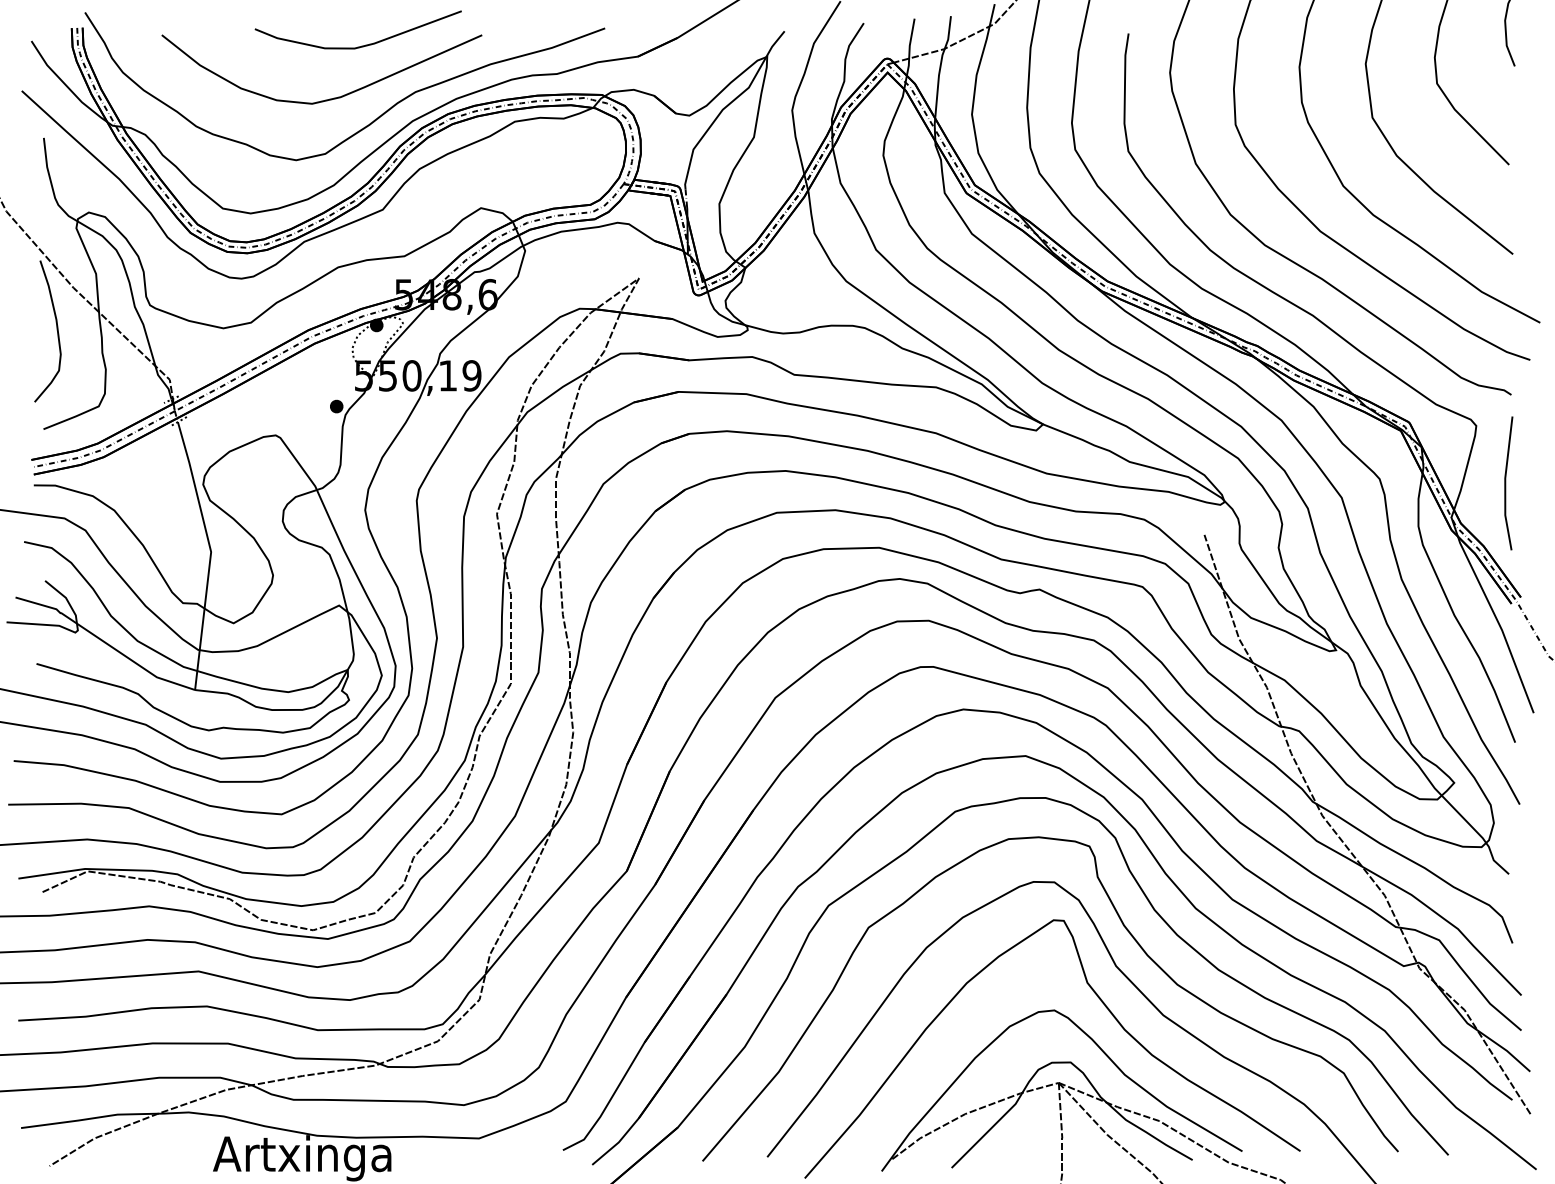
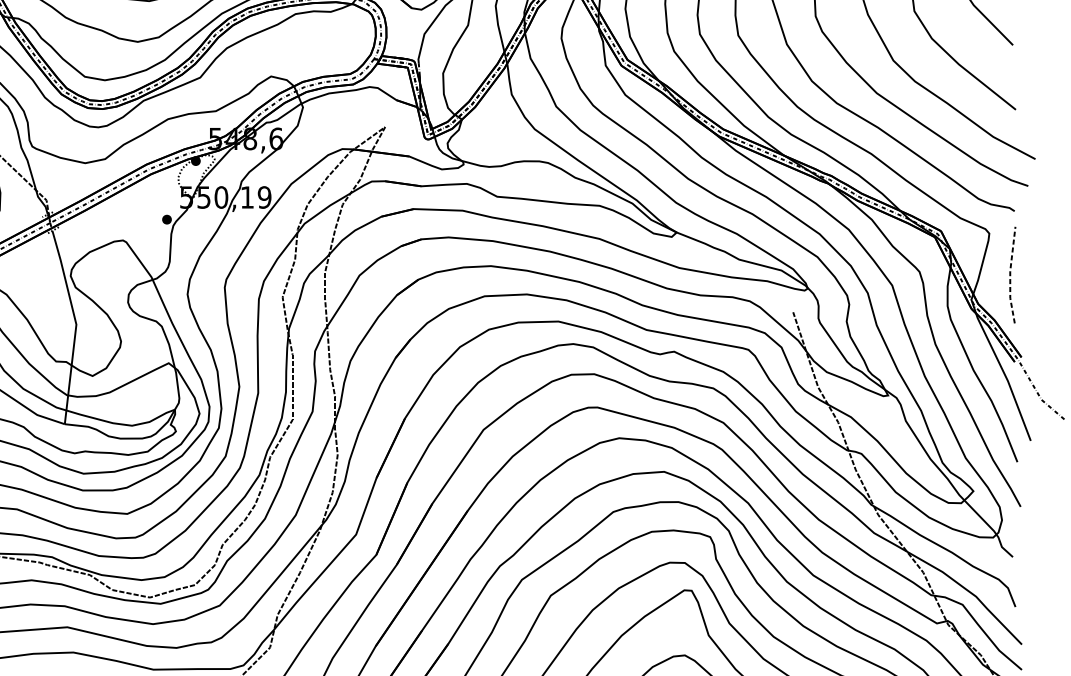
line: (1505, 483) -> (1010, 275), solid -> dashed

